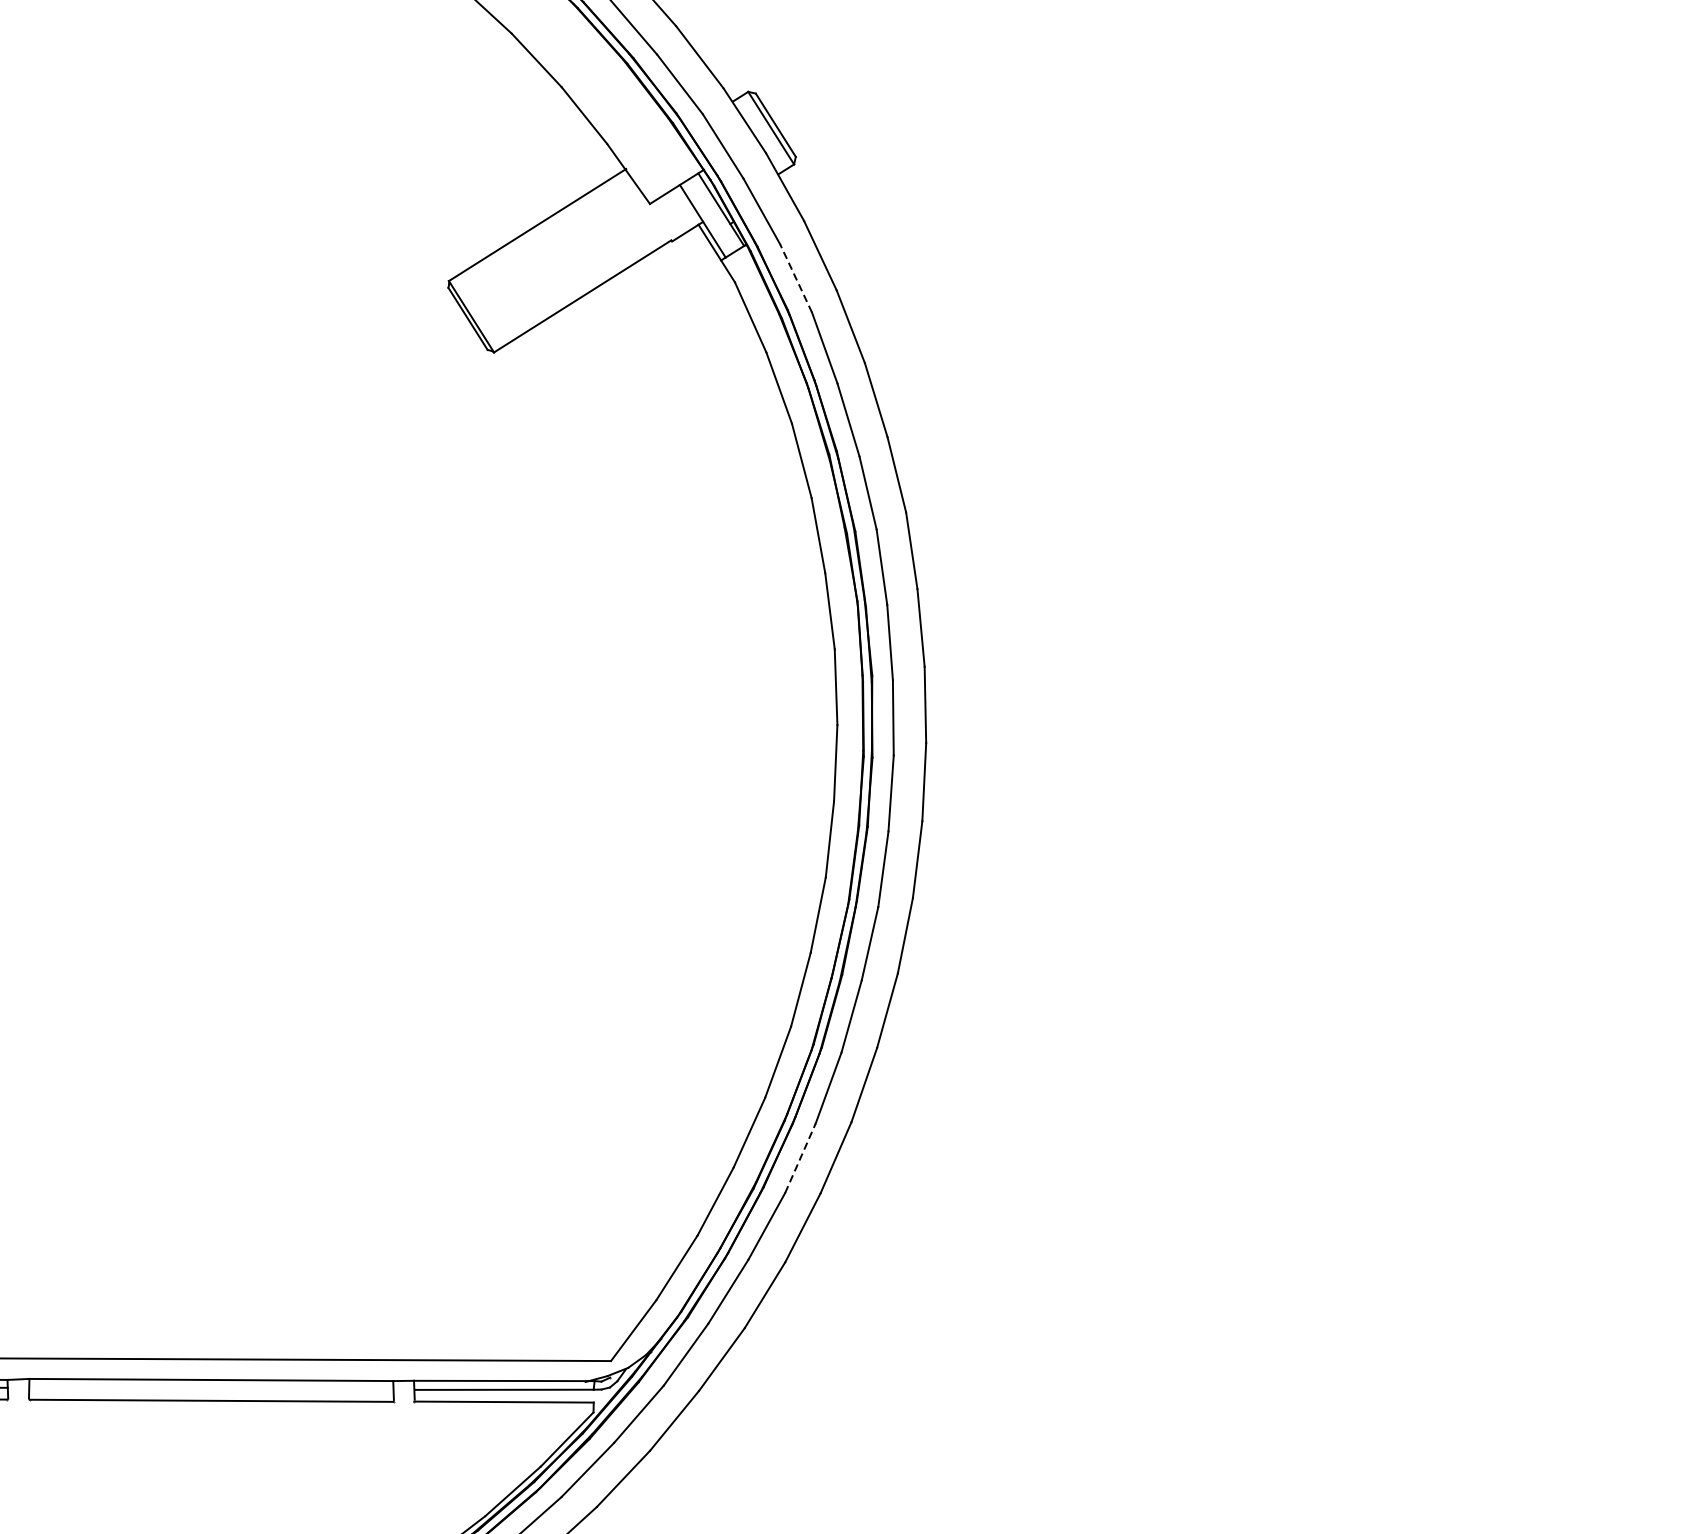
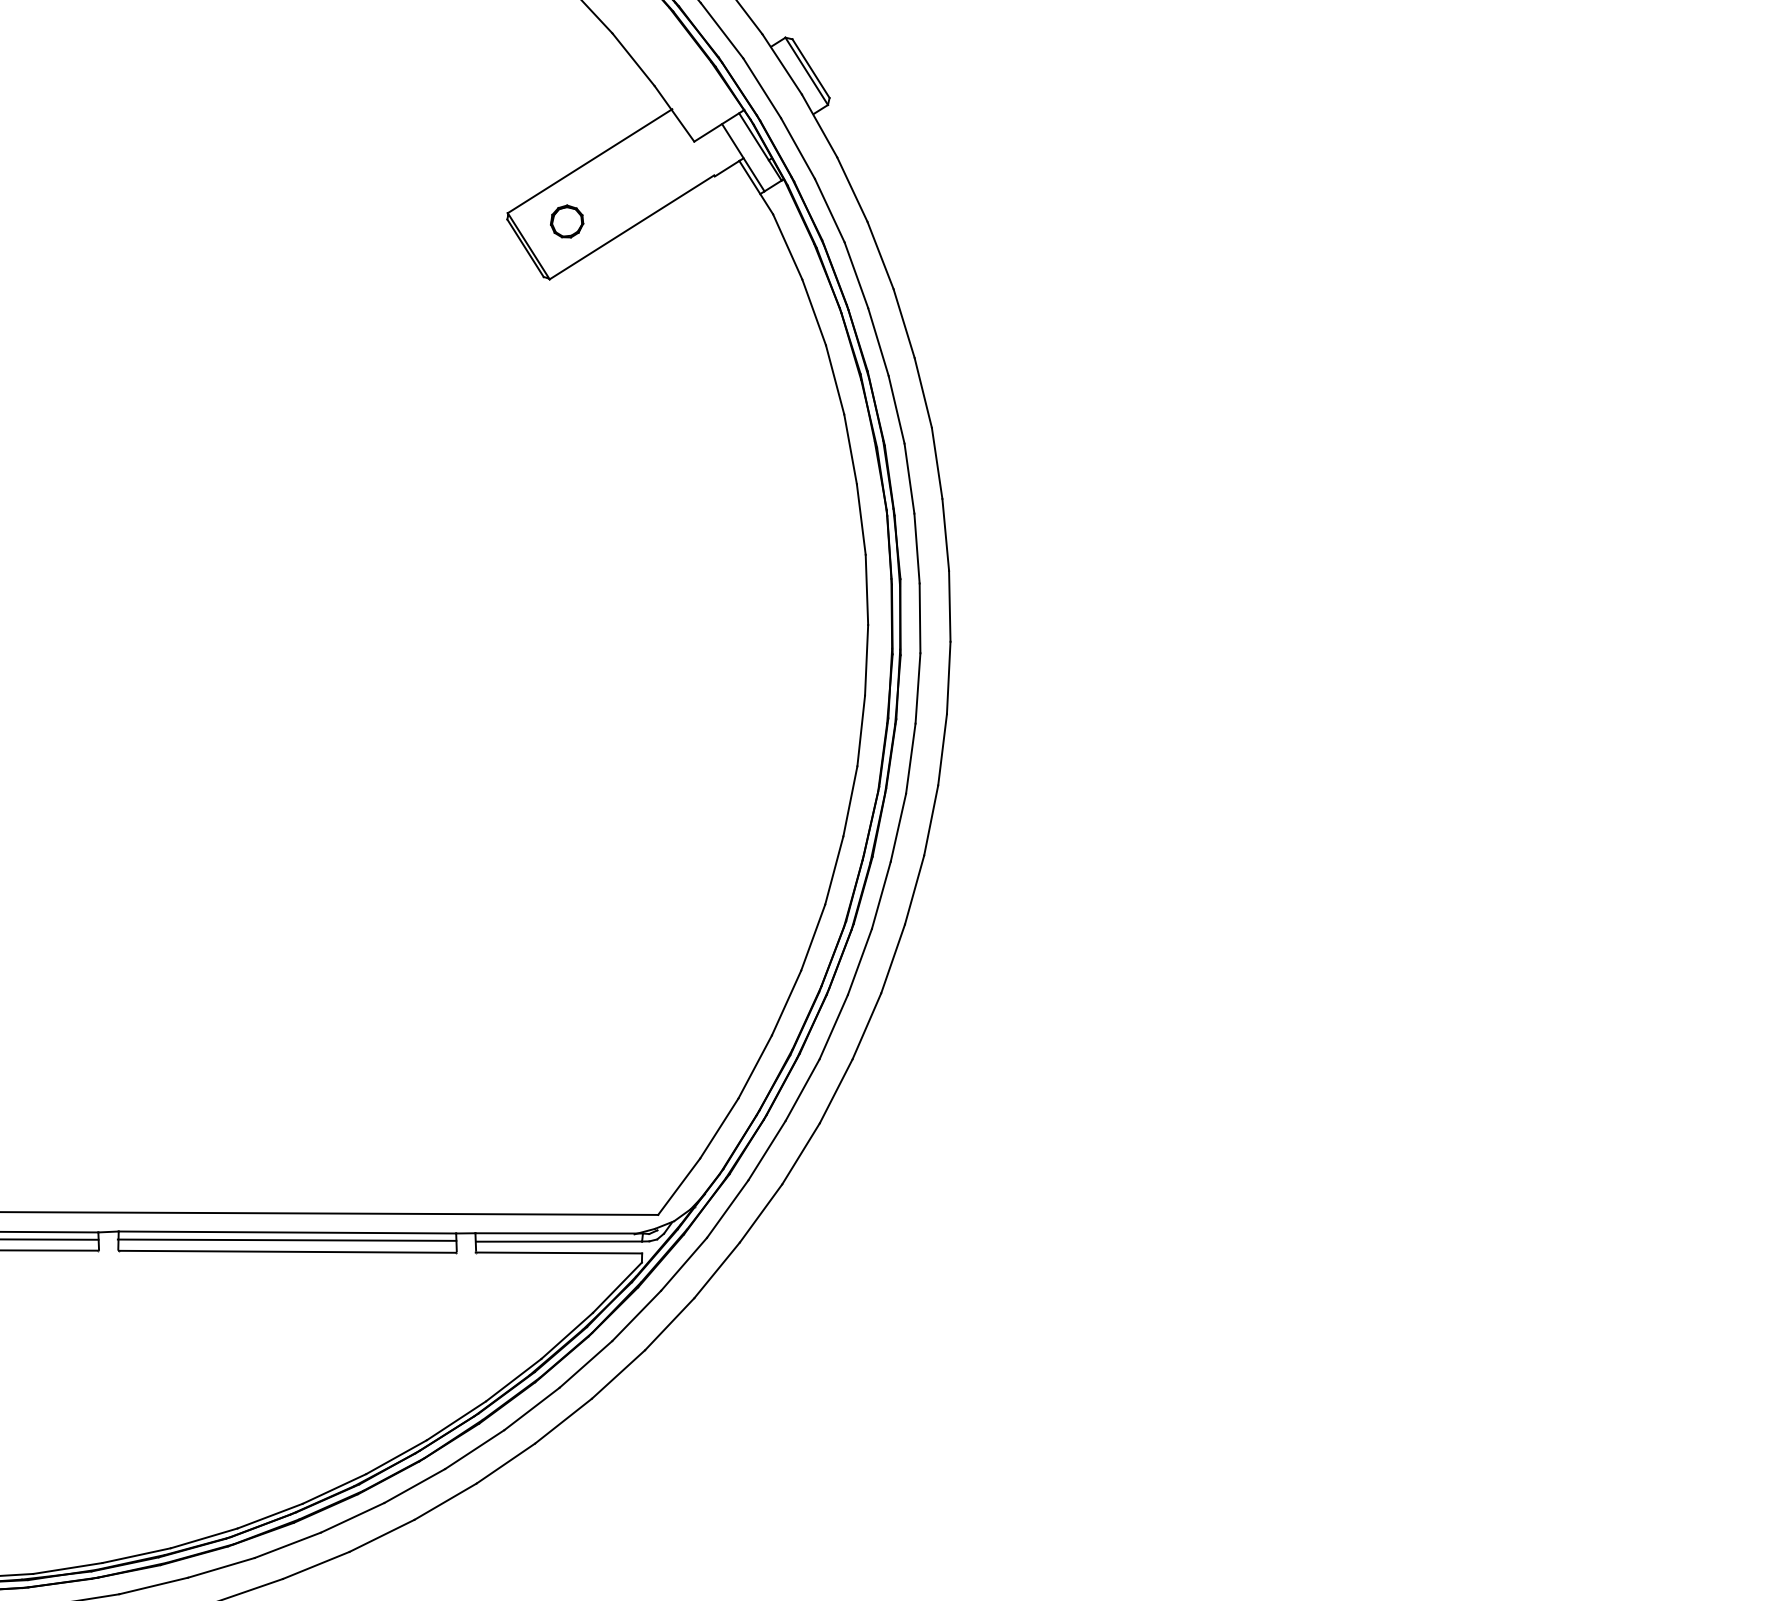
line: (795, 278) -> (829, 210), dashed -> solid
part: (513, 290) -> (567, 221), added
line: (801, 1157) -> (834, 1026), dashed -> solid
line: (210, 1387) -> (286, 1239), added

